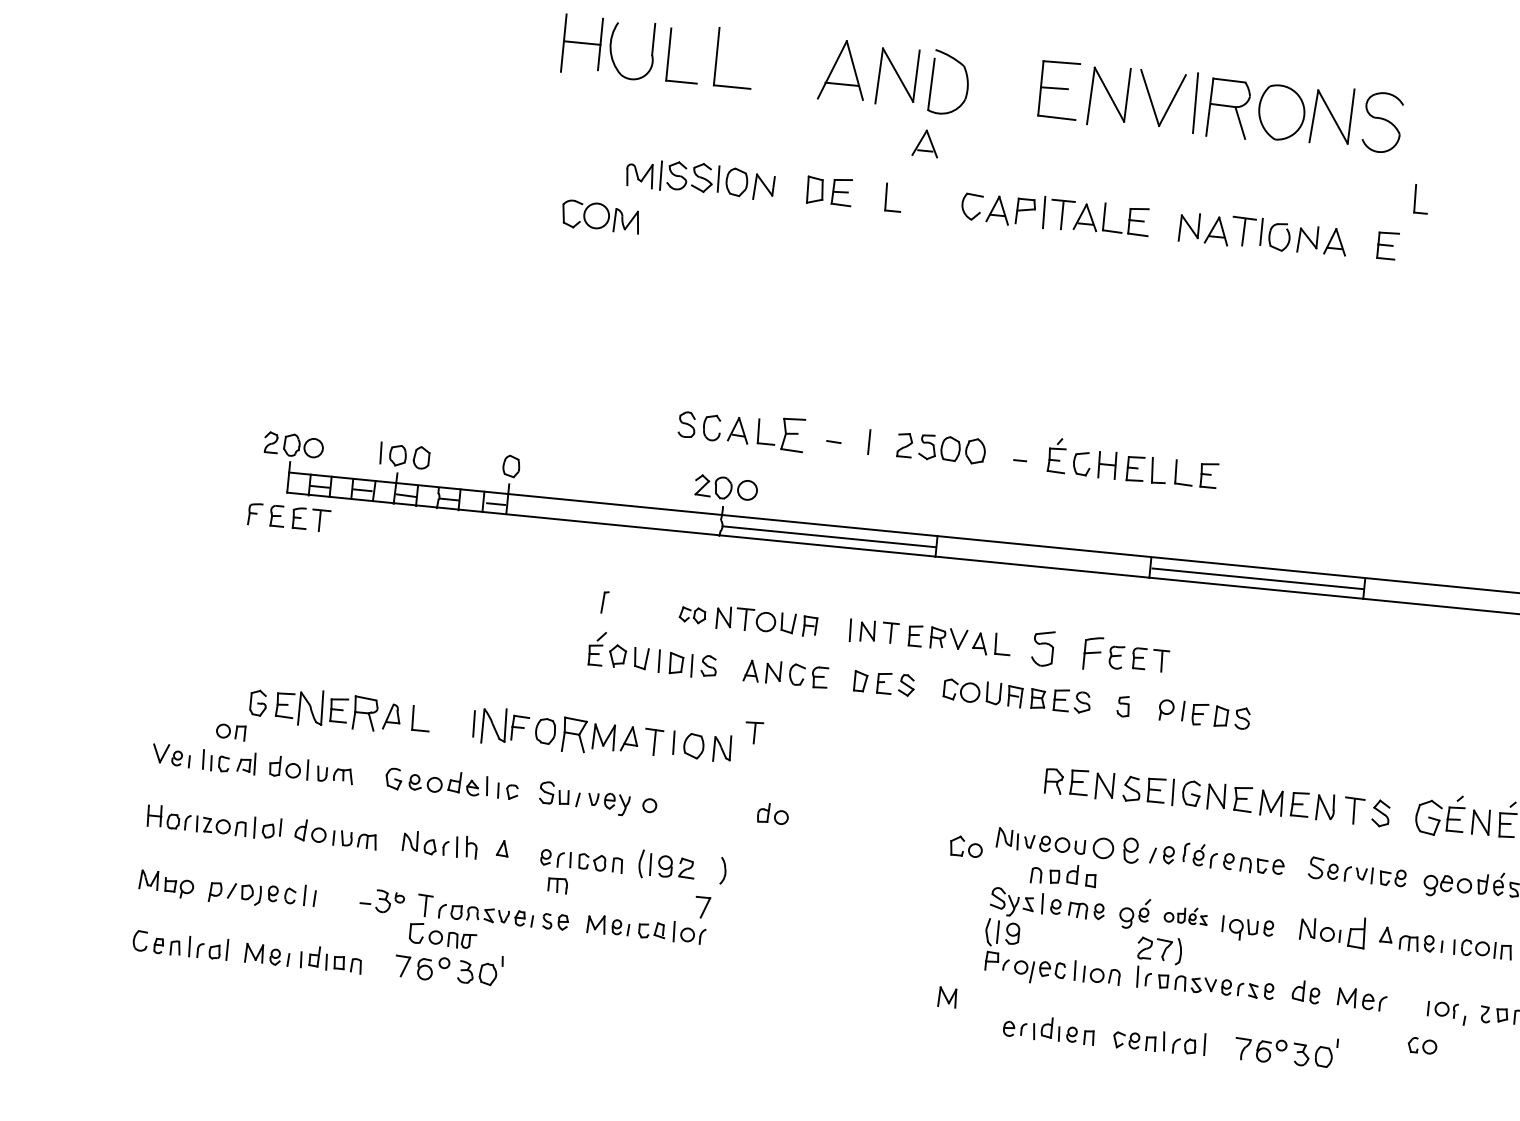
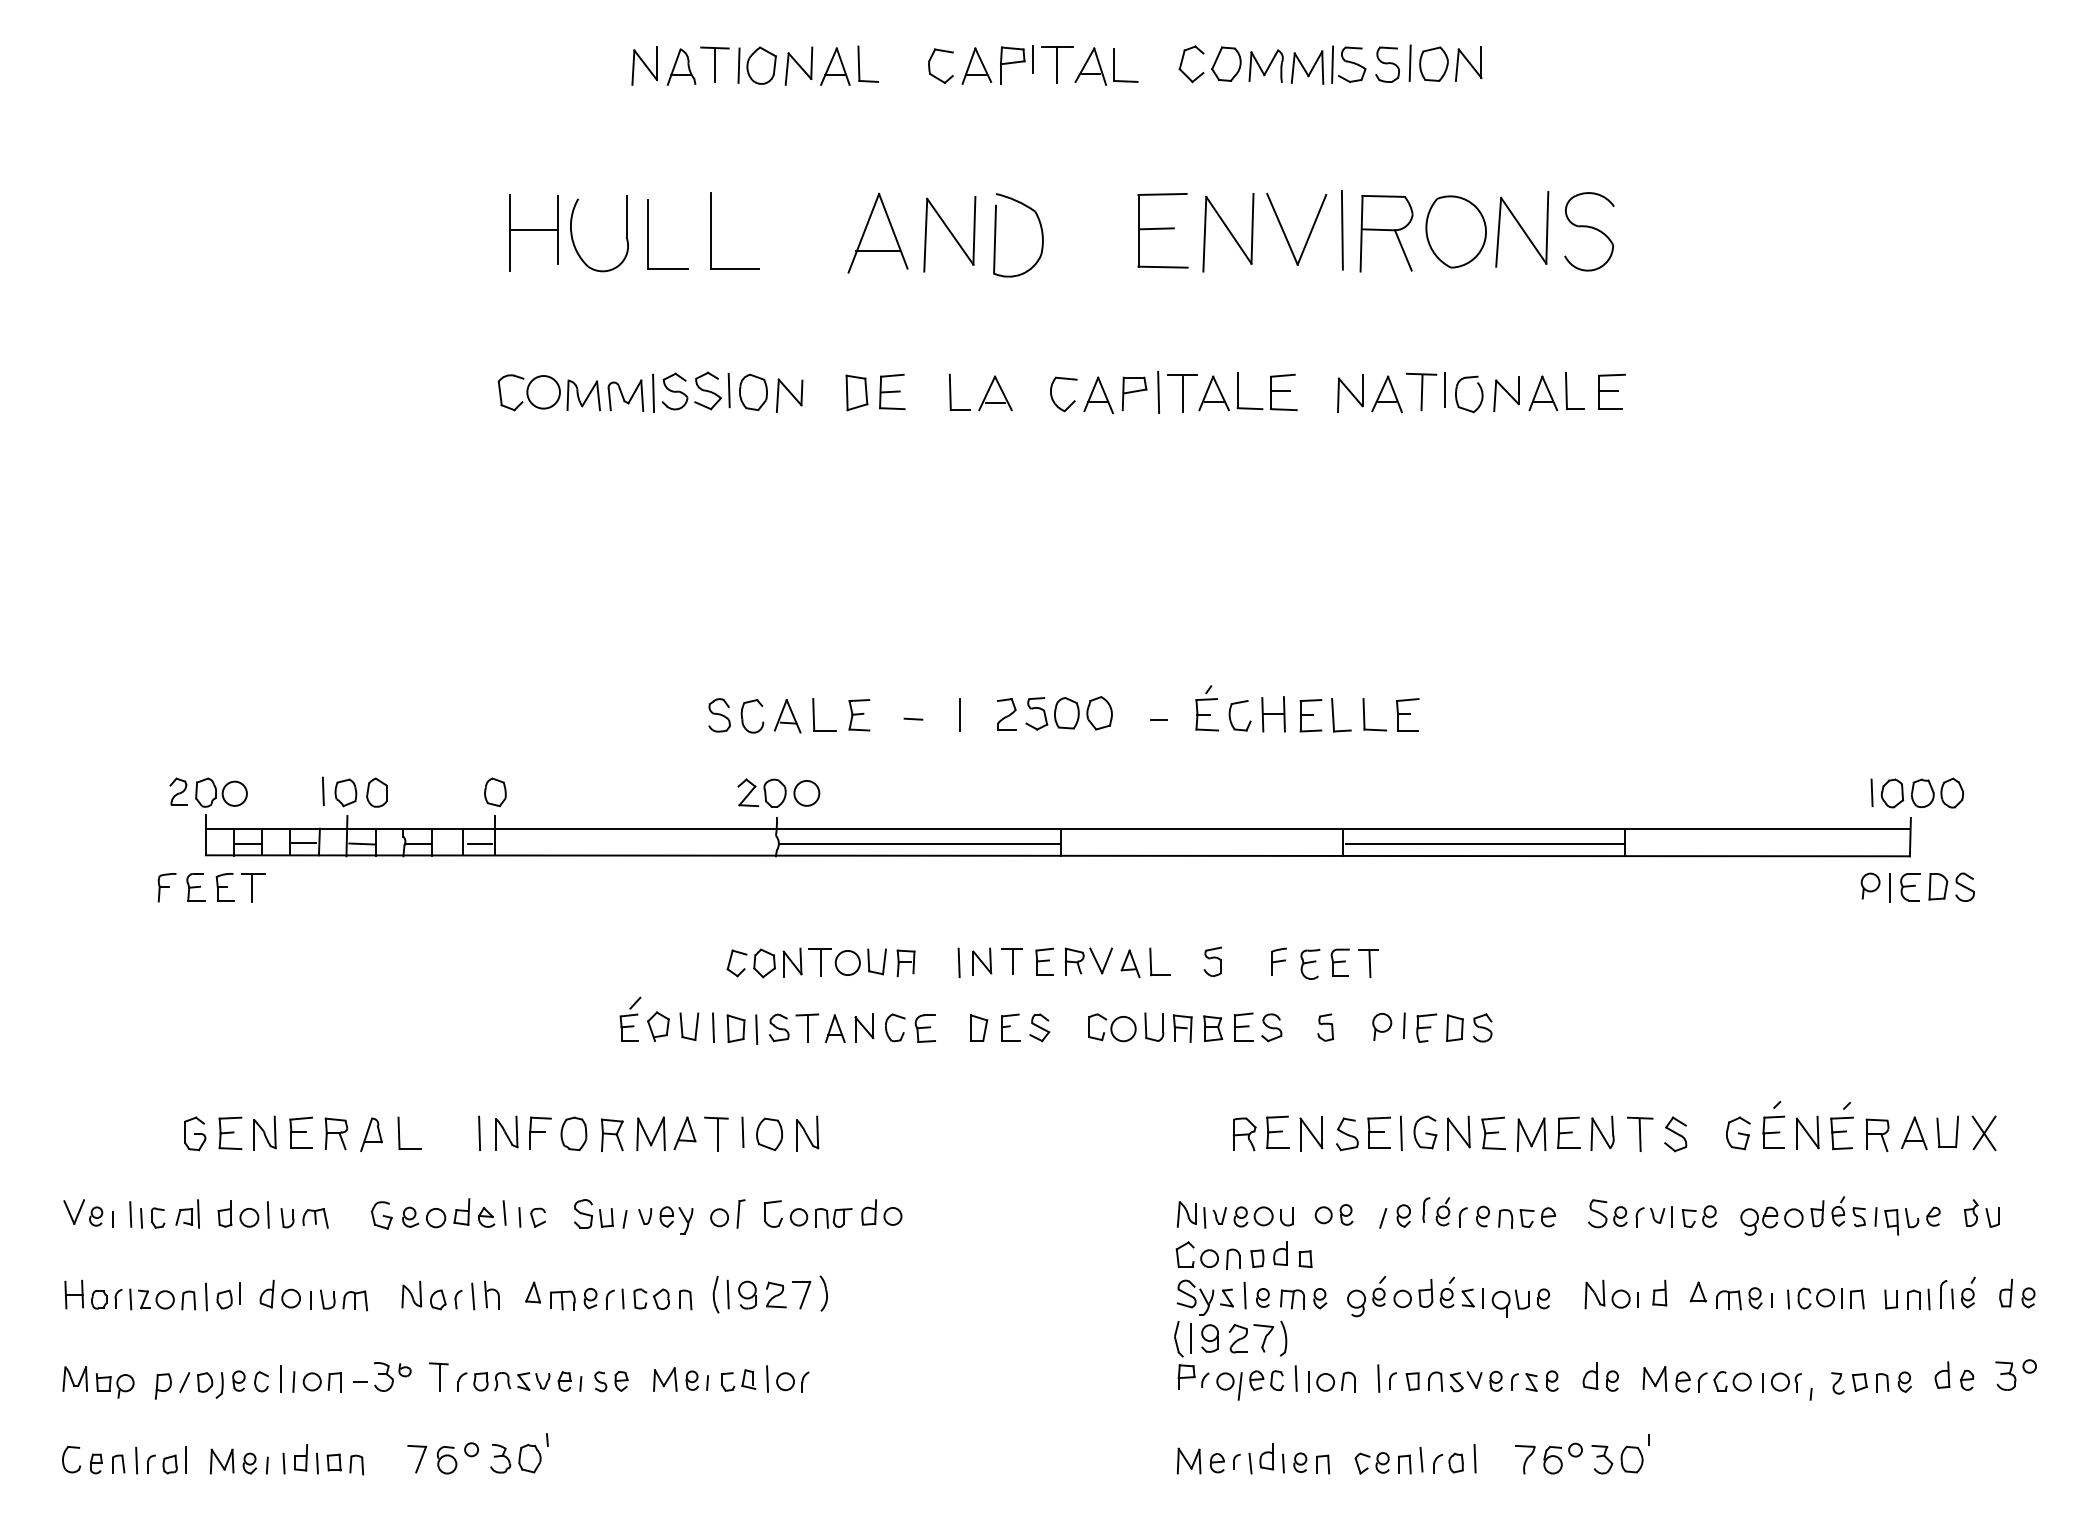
part: (925, 143) -> (995, 393), moved
part: (1415, 198) -> (1567, 390), moved
part: (600, 216) -> (548, 392), moved
part: (793, 435) -> (859, 715), size x0.71
part: (604, 602) -> (740, 1213), moved
part: (692, 615) -> (750, 963), size x1.43
part: (1042, 648) -> (1212, 961), size x0.62
part: (1092, 652) -> (1278, 961), size x0.62
part: (311, 707) -> (264, 1132), size x0.71
part: (365, 713) -> (336, 1133), size x0.71
part: (494, 725) -> (506, 1132), size x0.71
part: (230, 732) -> (321, 1382), moved
part: (754, 732) -> (807, 1027), moved
part: (574, 734) -> (612, 1134), size x0.71
part: (1428, 817) -> (1738, 1133), size x0.71
part: (965, 846) -> (1196, 1254), moved
part: (1115, 848) -> (1333, 1214), size x0.62
part: (557, 885) -> (562, 1300), moved
part: (702, 907) -> (801, 1294), moved
part: (1185, 915) -> (1433, 1292), size x1.43
part: (1357, 932) -> (1659, 1292), size x0.62
part: (443, 936) -> (808, 1214), moved
part: (1163, 951) -> (1263, 1340), moved
part: (947, 997) -> (1188, 1460), moved
part: (1422, 1045) -> (1732, 1381), moved

